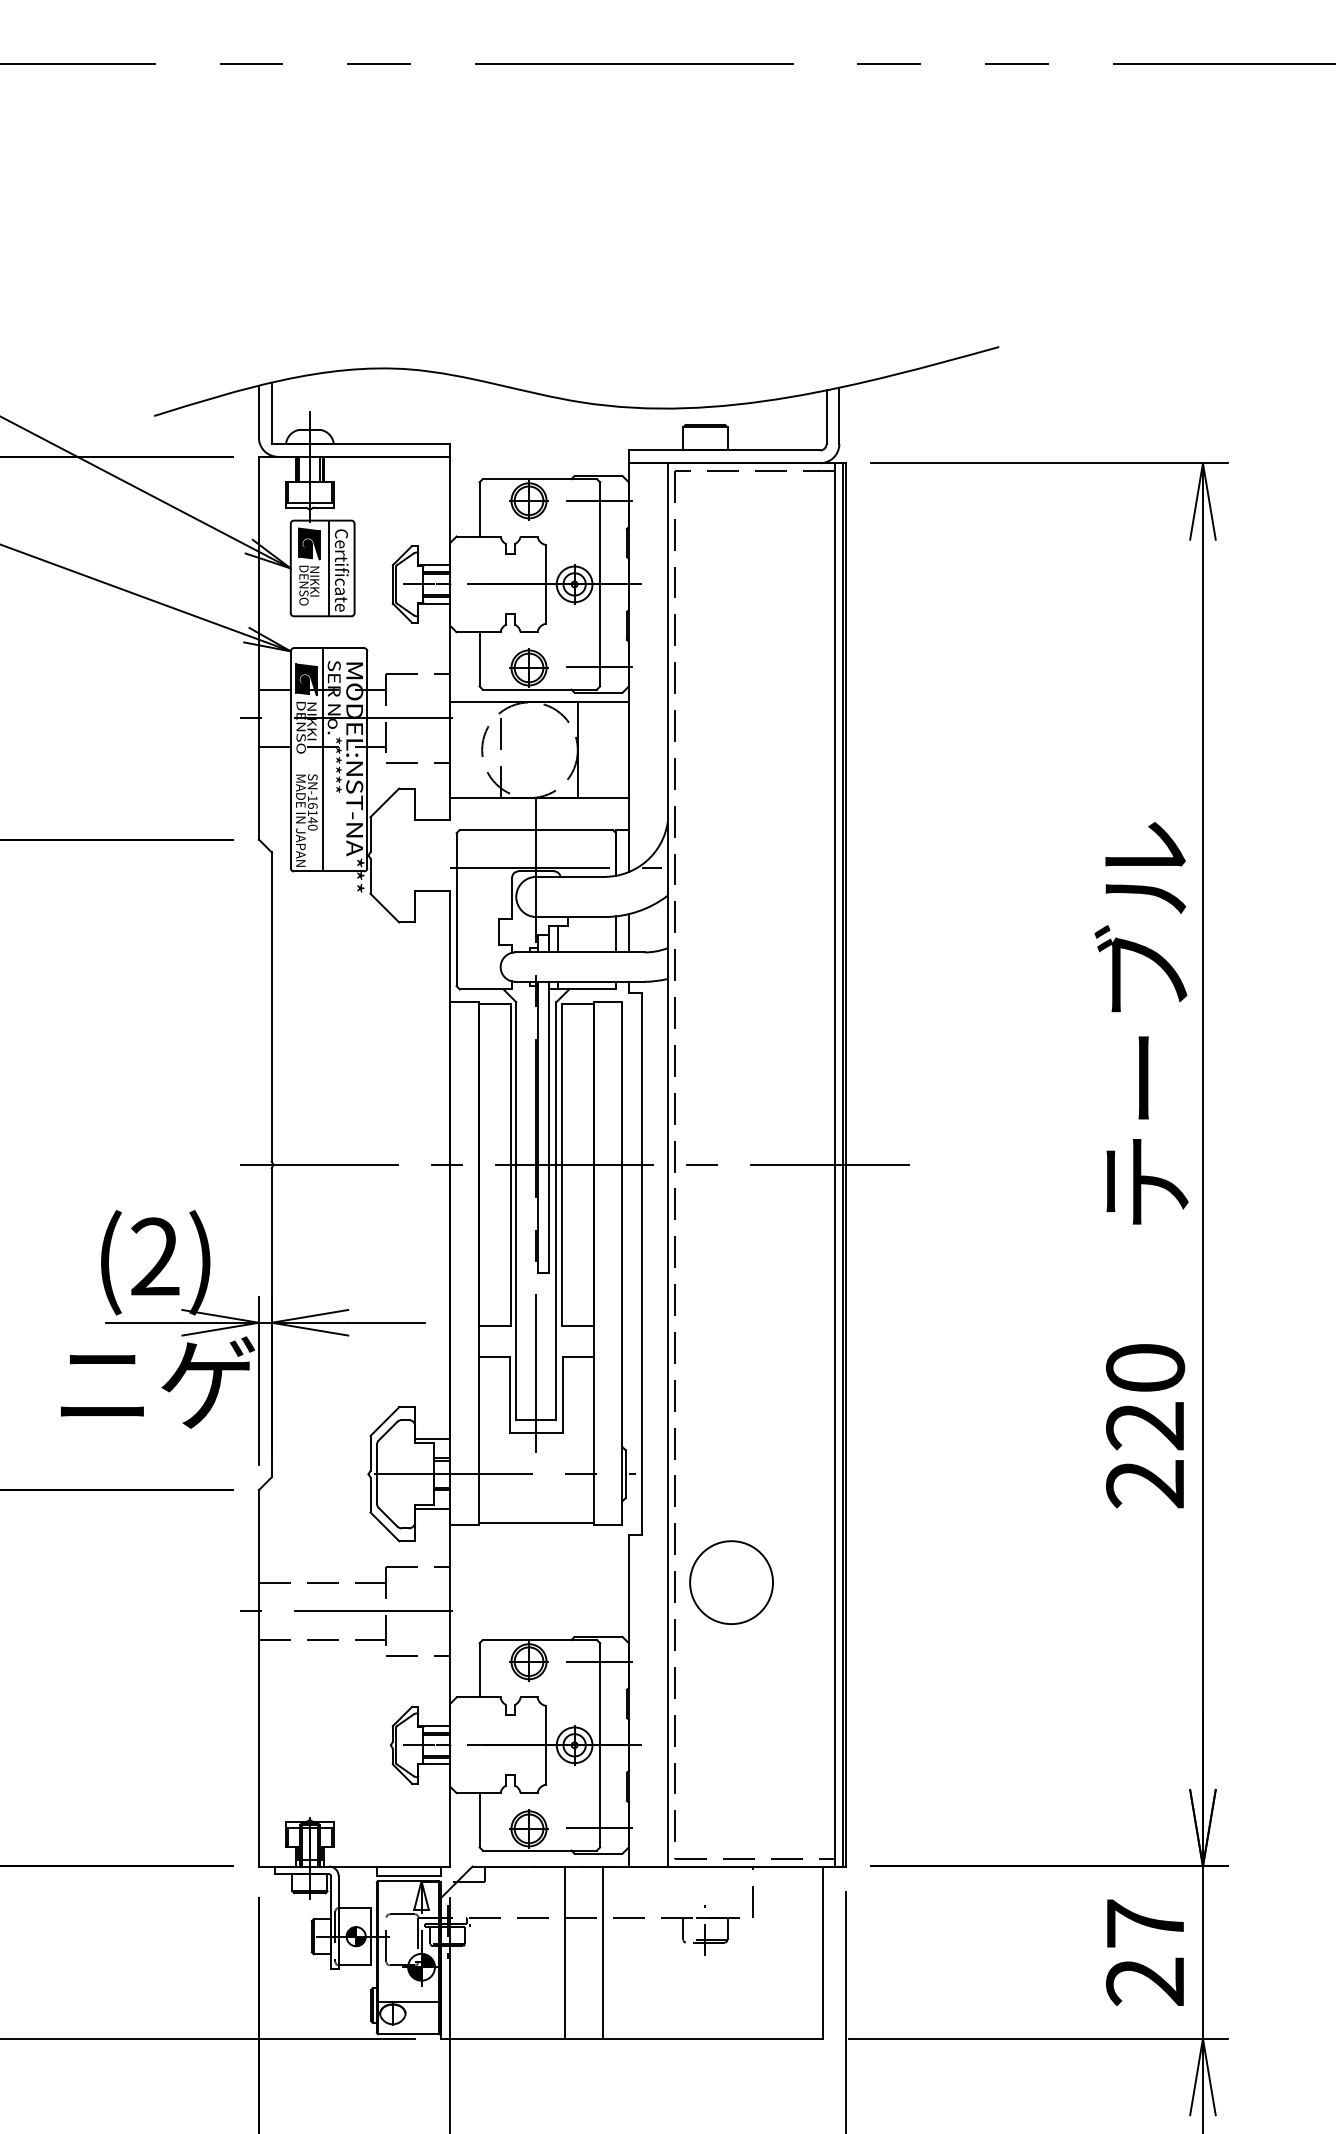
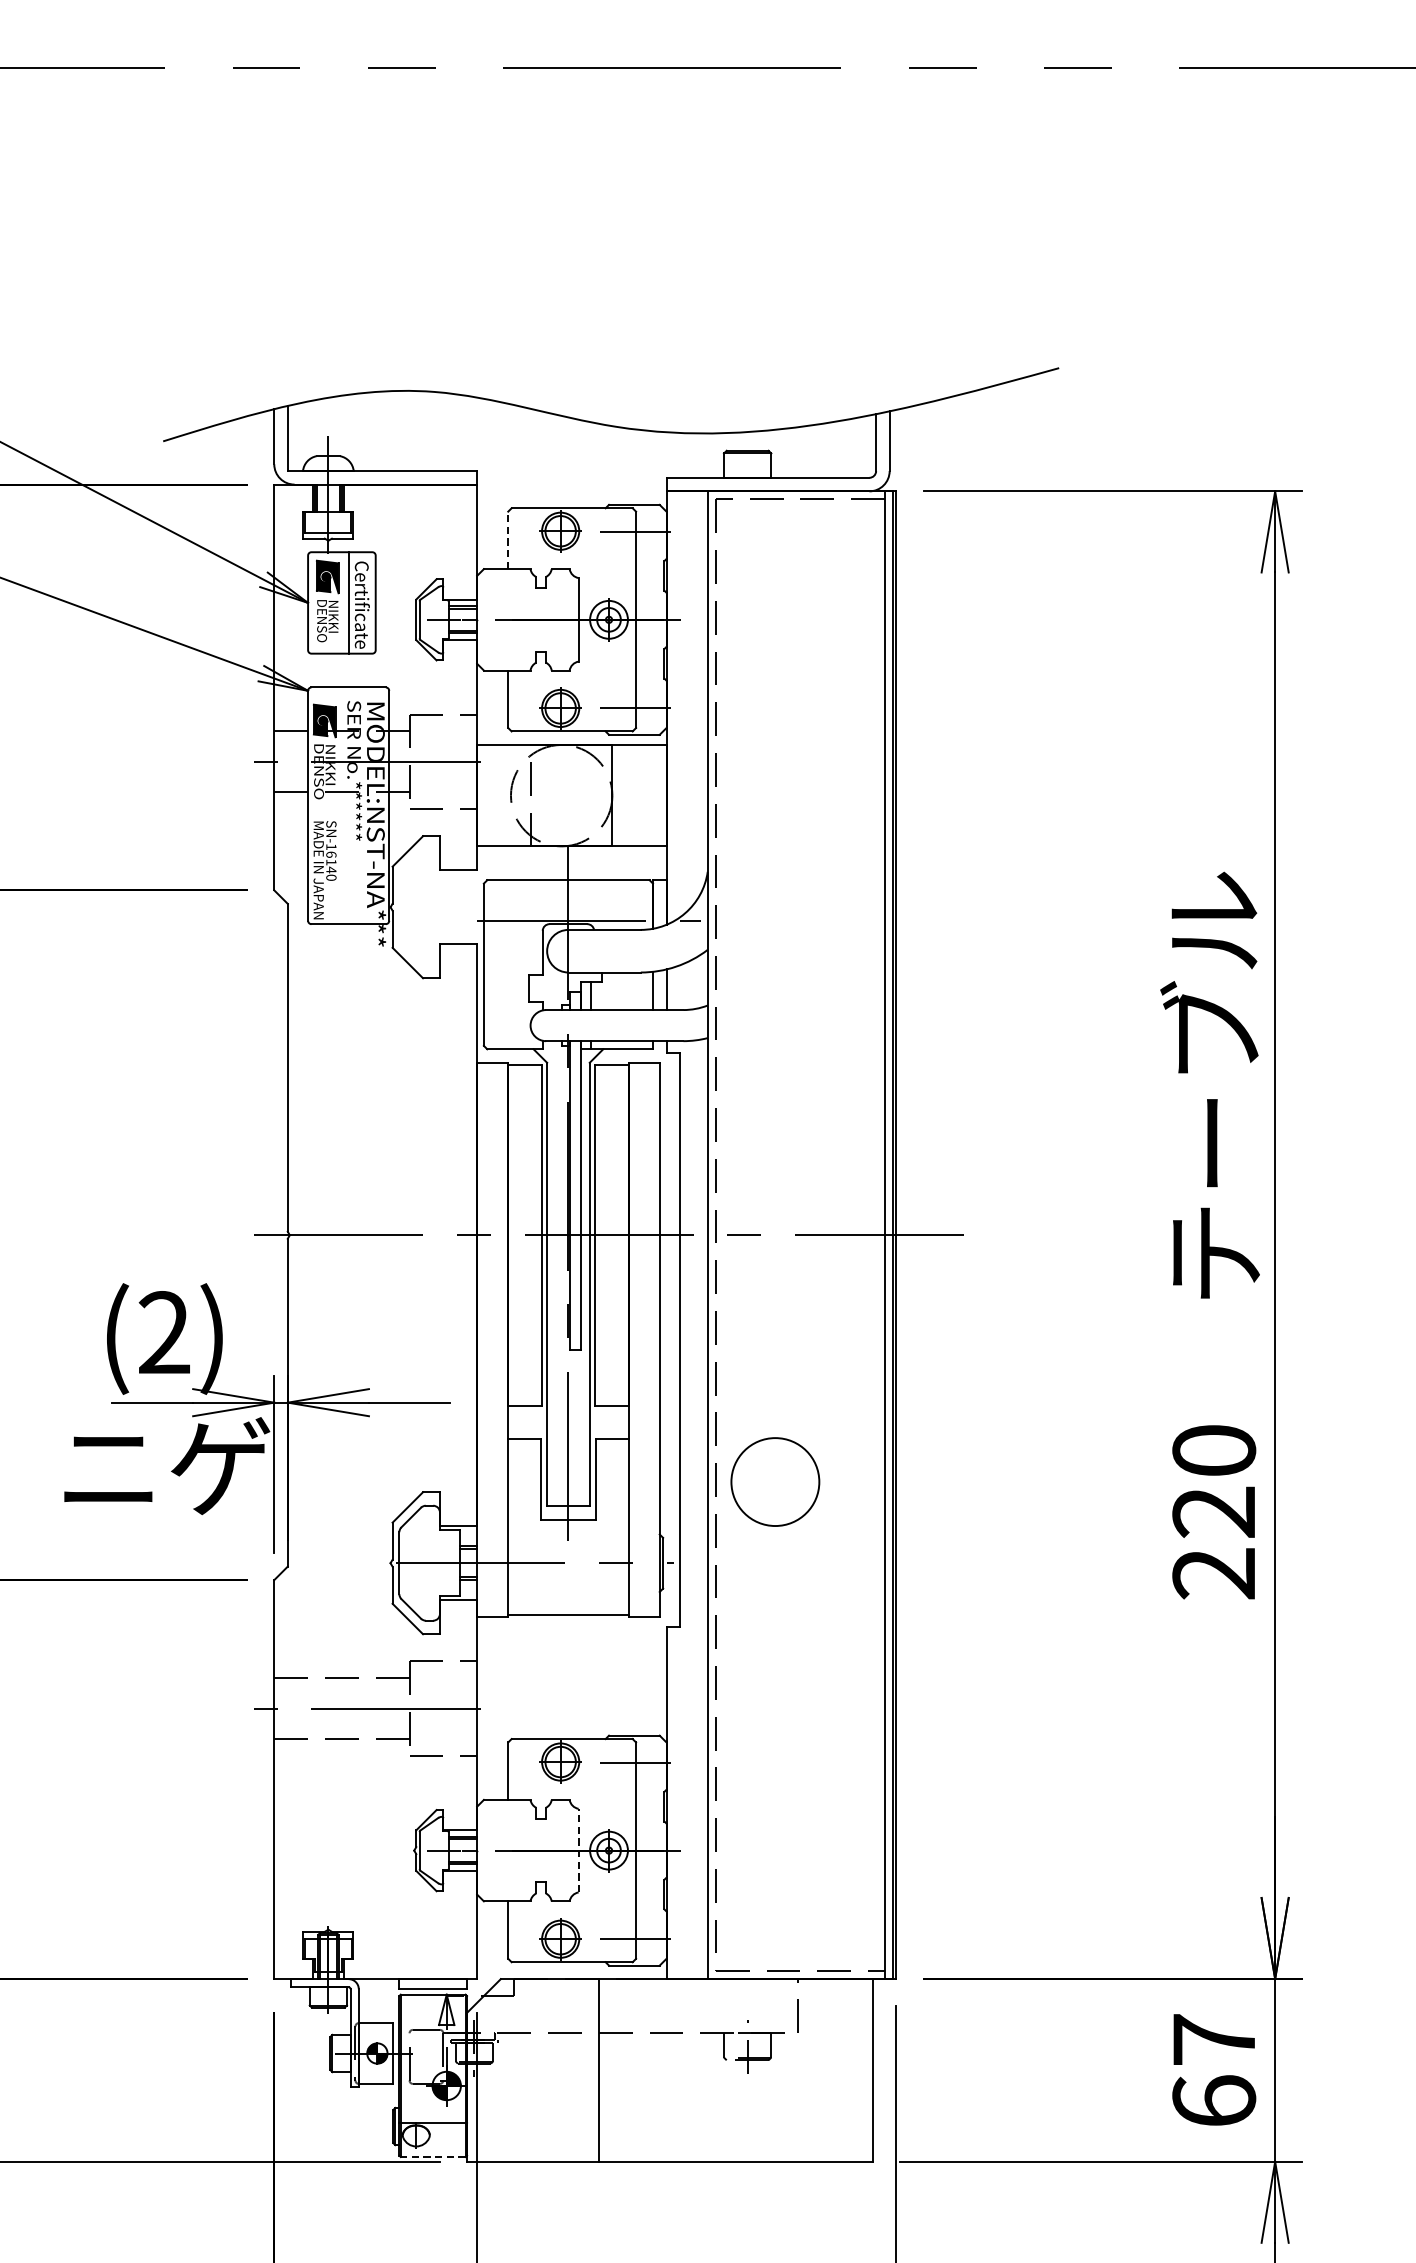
line: (479, 508) -> (508, 539), solid -> dashed
line: (322, 759) -> (341, 805), removed
circle: (731, 1582) -> (775, 1481), moved
line: (545, 1744) -> (578, 1849), solid -> dashed
line: (603, 1952) -> (639, 2070), removed
text: (1145, 1981) -> (1214, 2101), 27 -> 67
line: (408, 2034) -> (432, 2157), solid -> dashed

